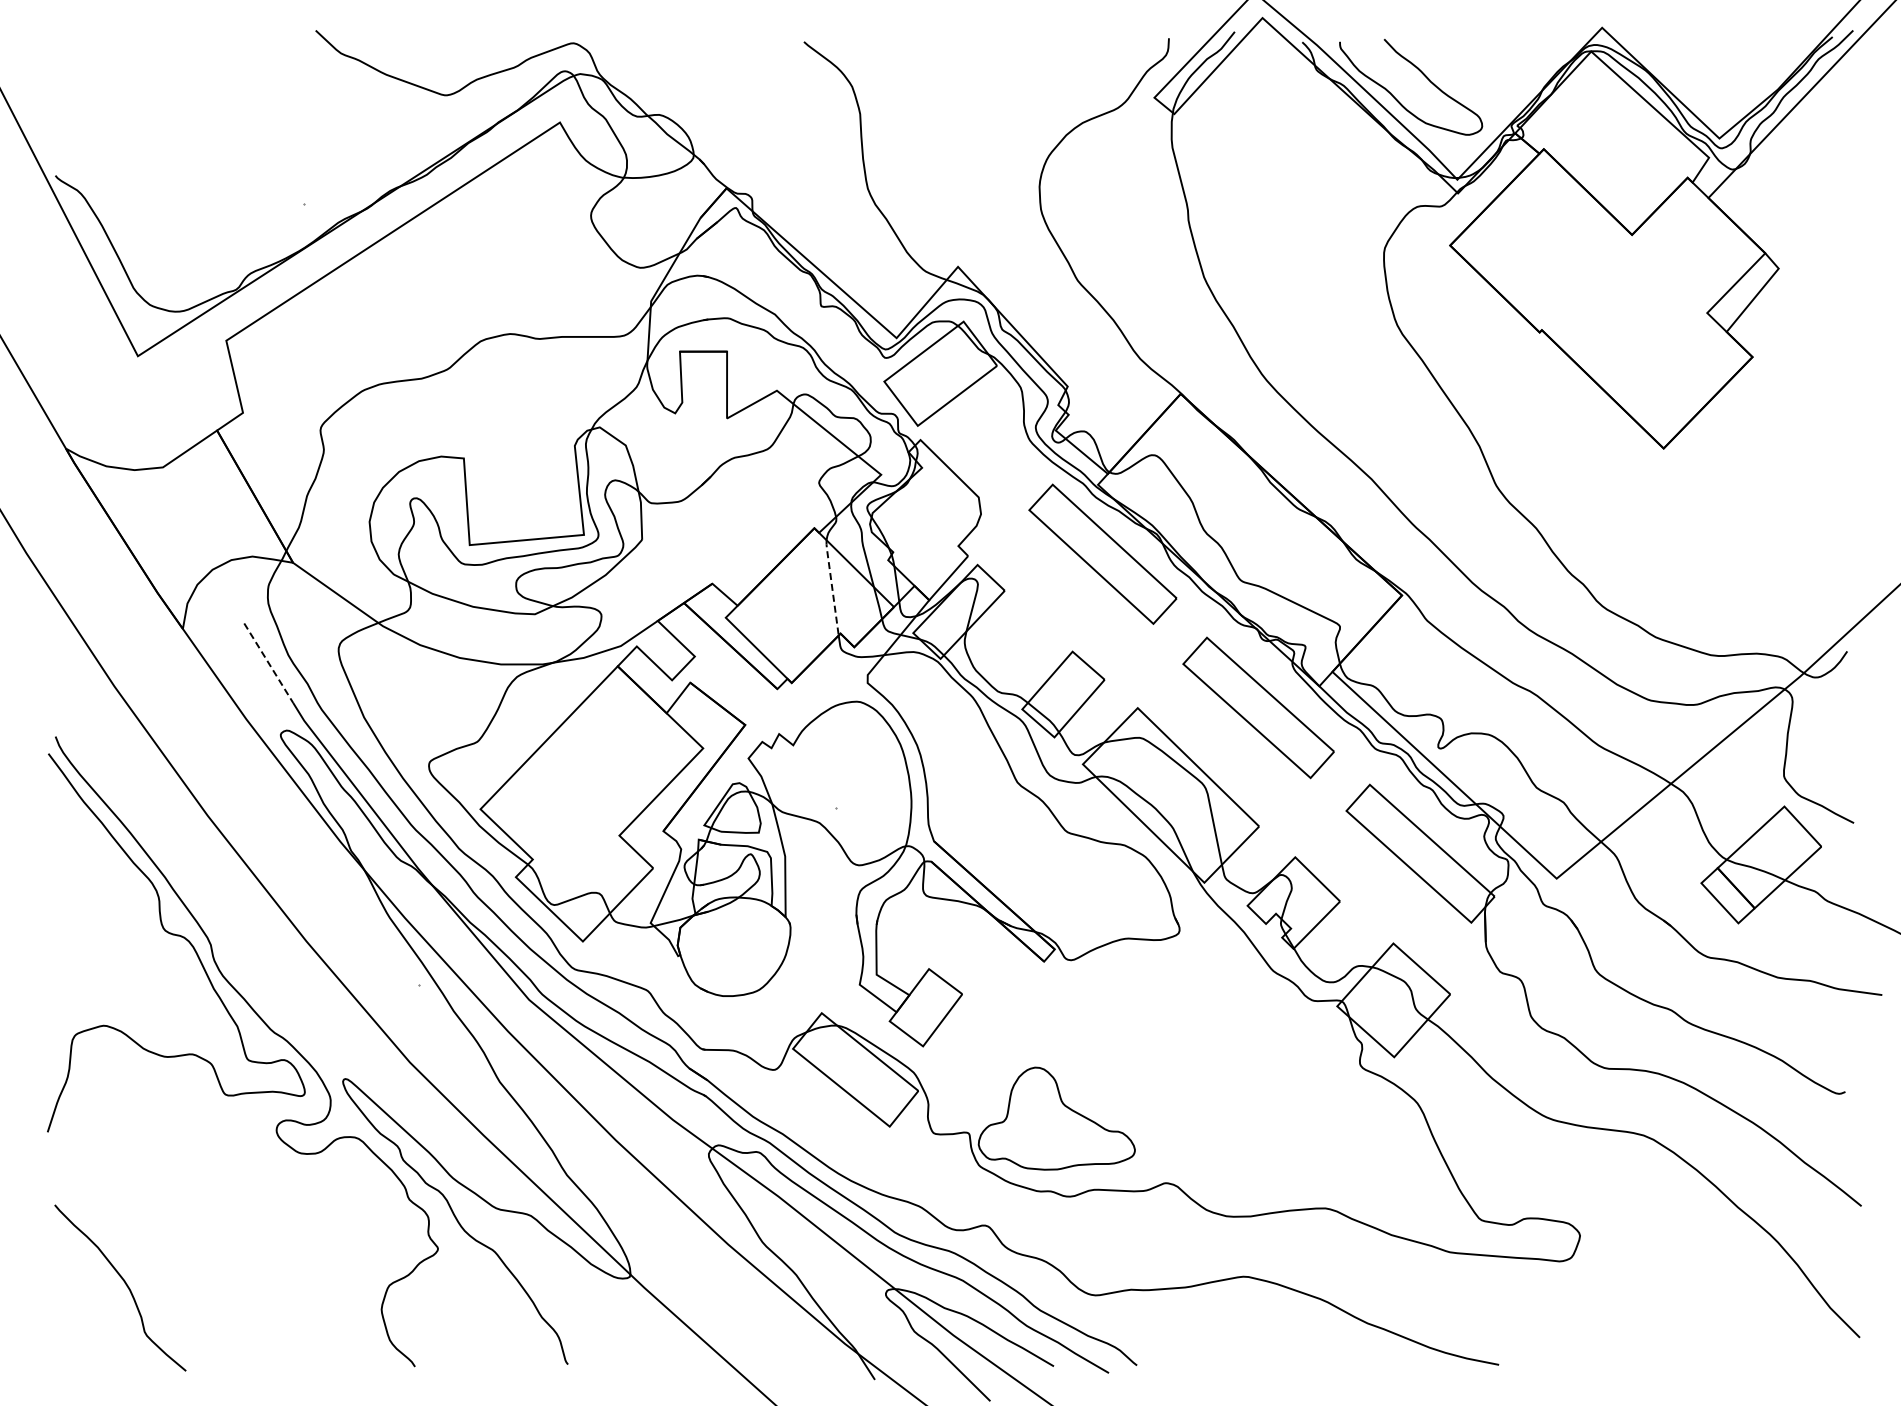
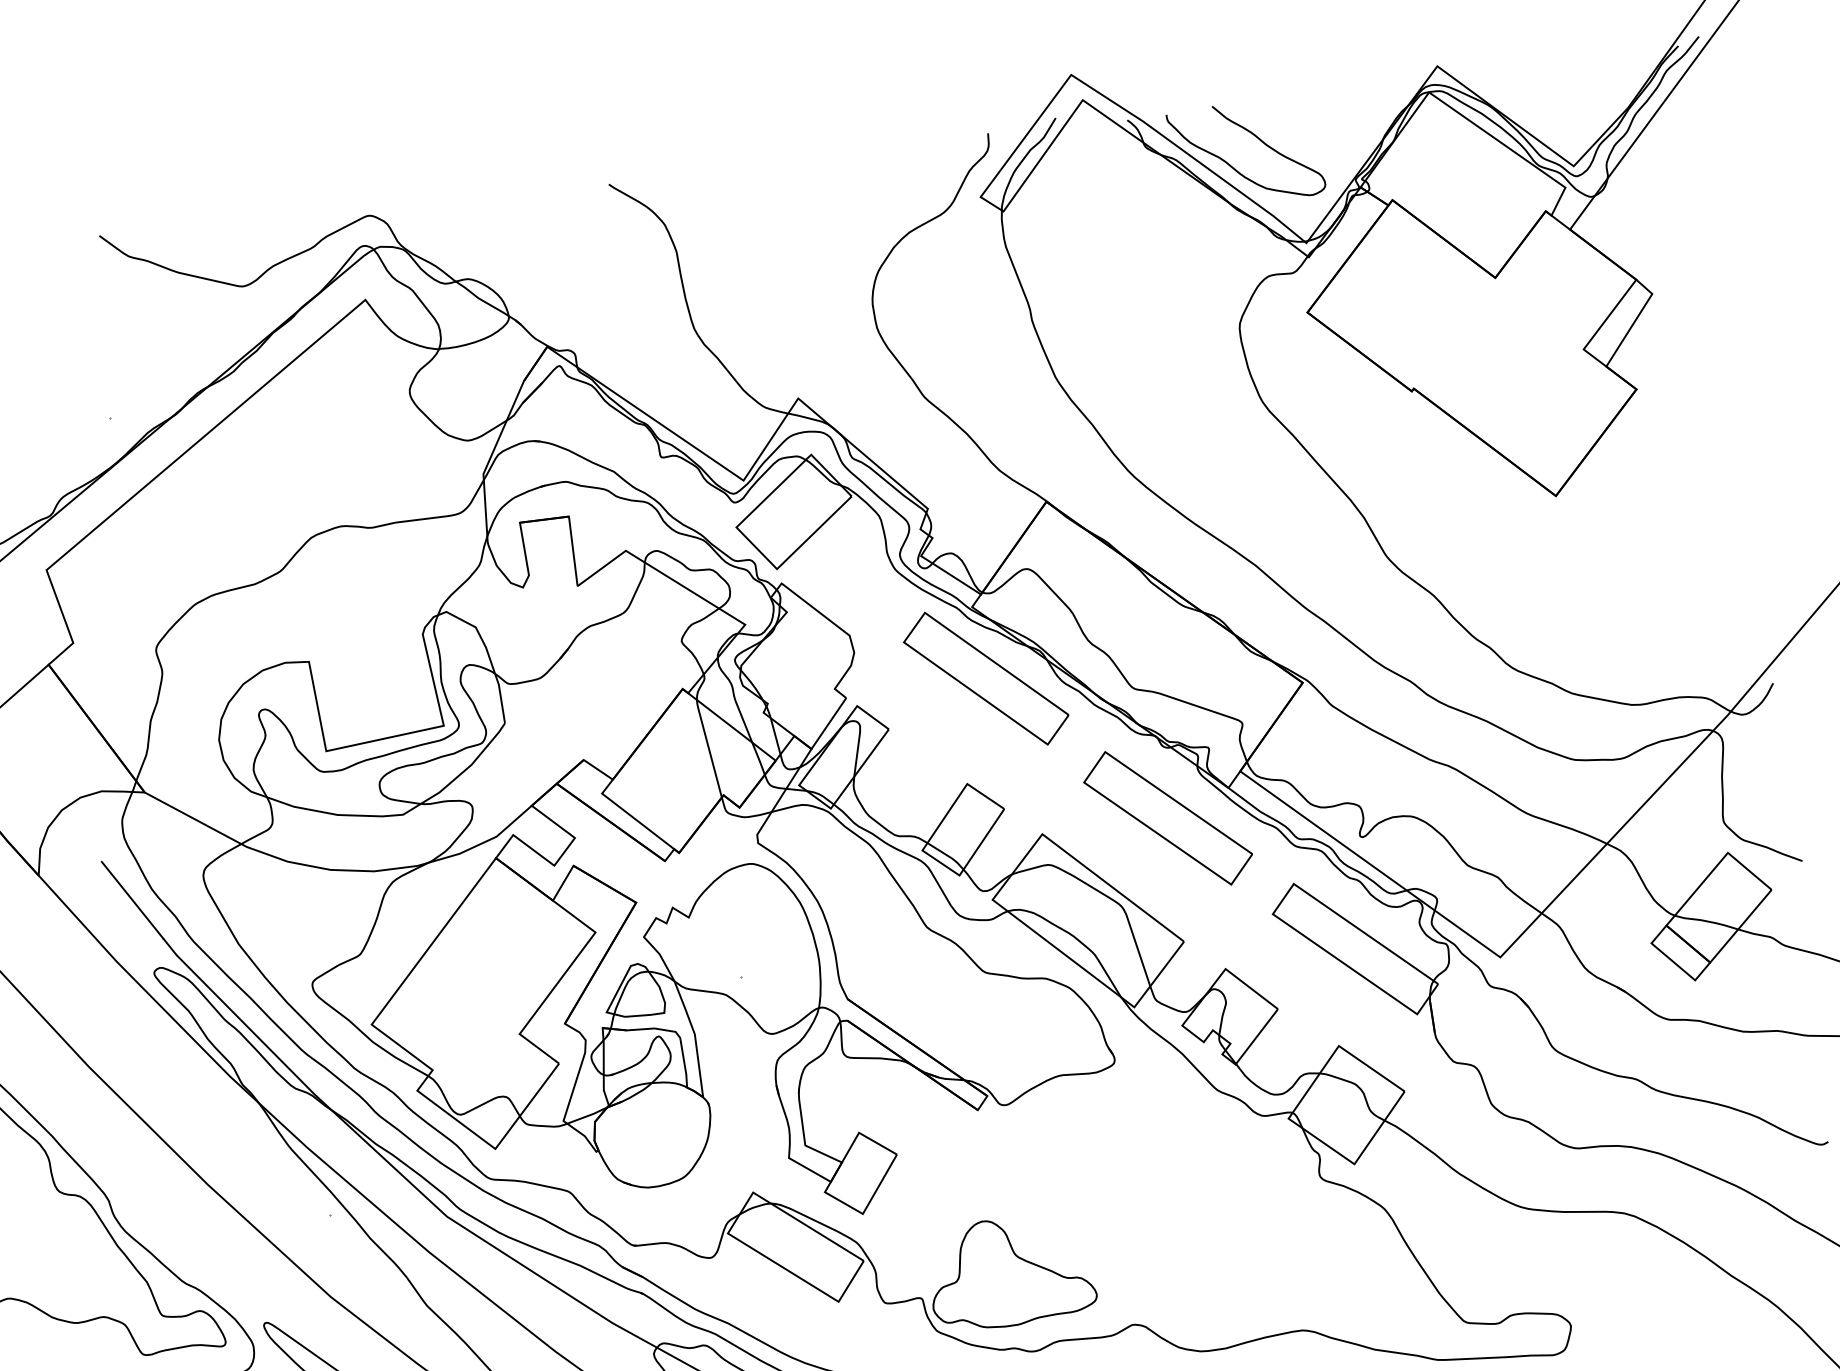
line: (832, 587) -> (709, 748), dashed -> solid
line: (268, 663) -> (132, 900), dashed -> solid

